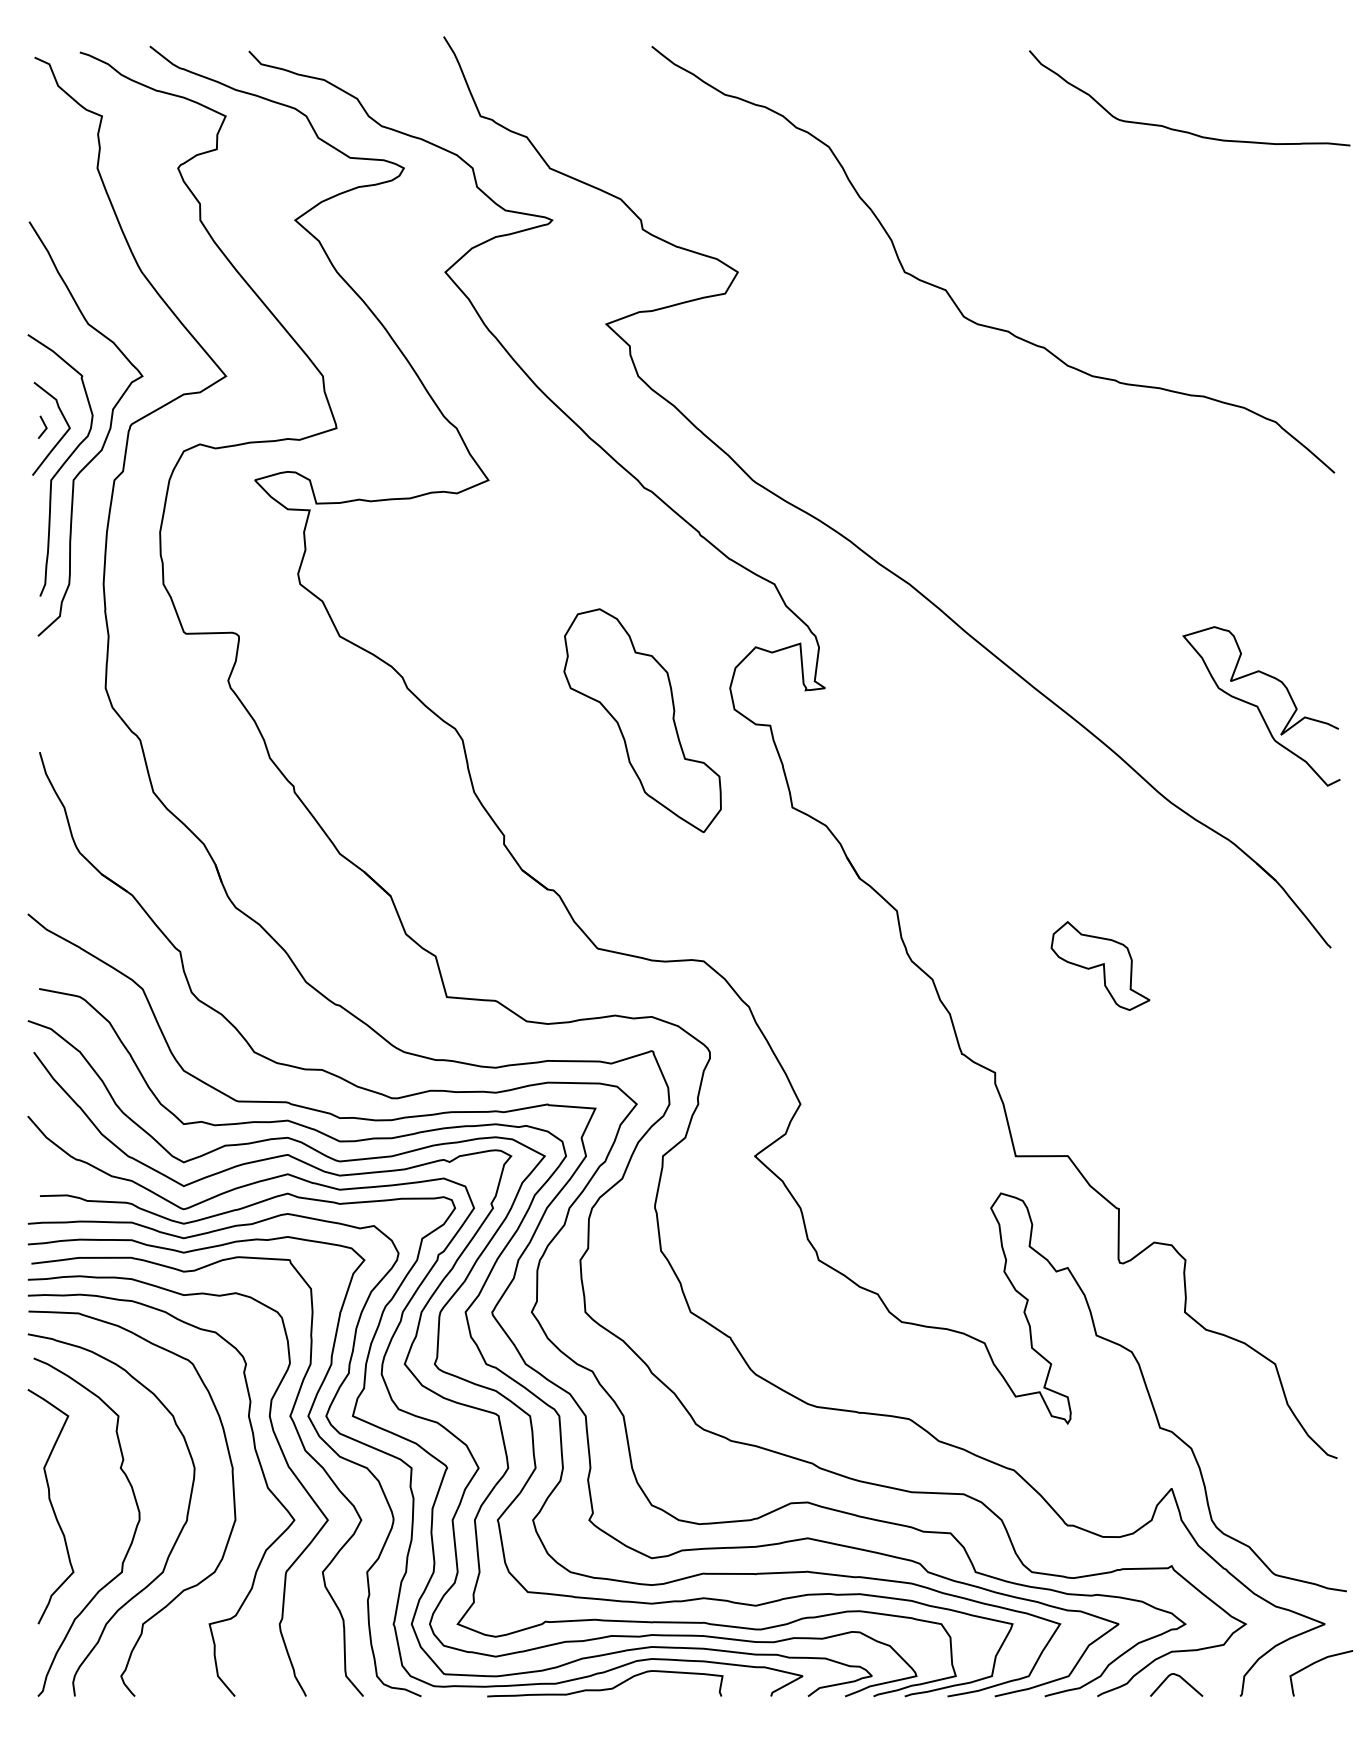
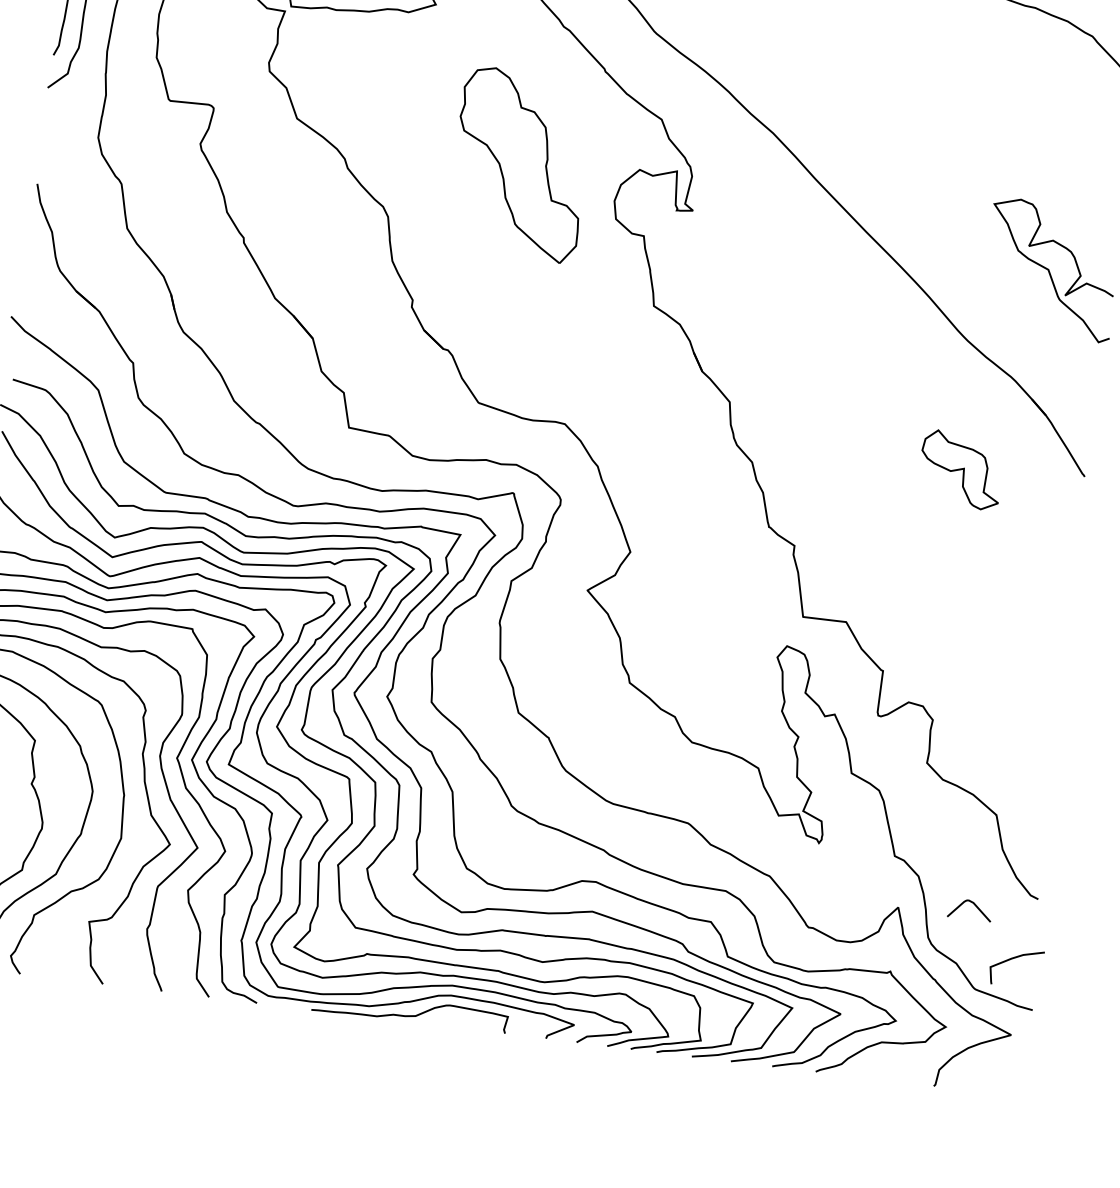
part: (642, 720) -> (520, 164), moved
part: (1100, 965) -> (961, 469), moved
curve: (1318, 1662) -> (1015, 958), moved
curve: (1180, 1678) -> (973, 904), moved

